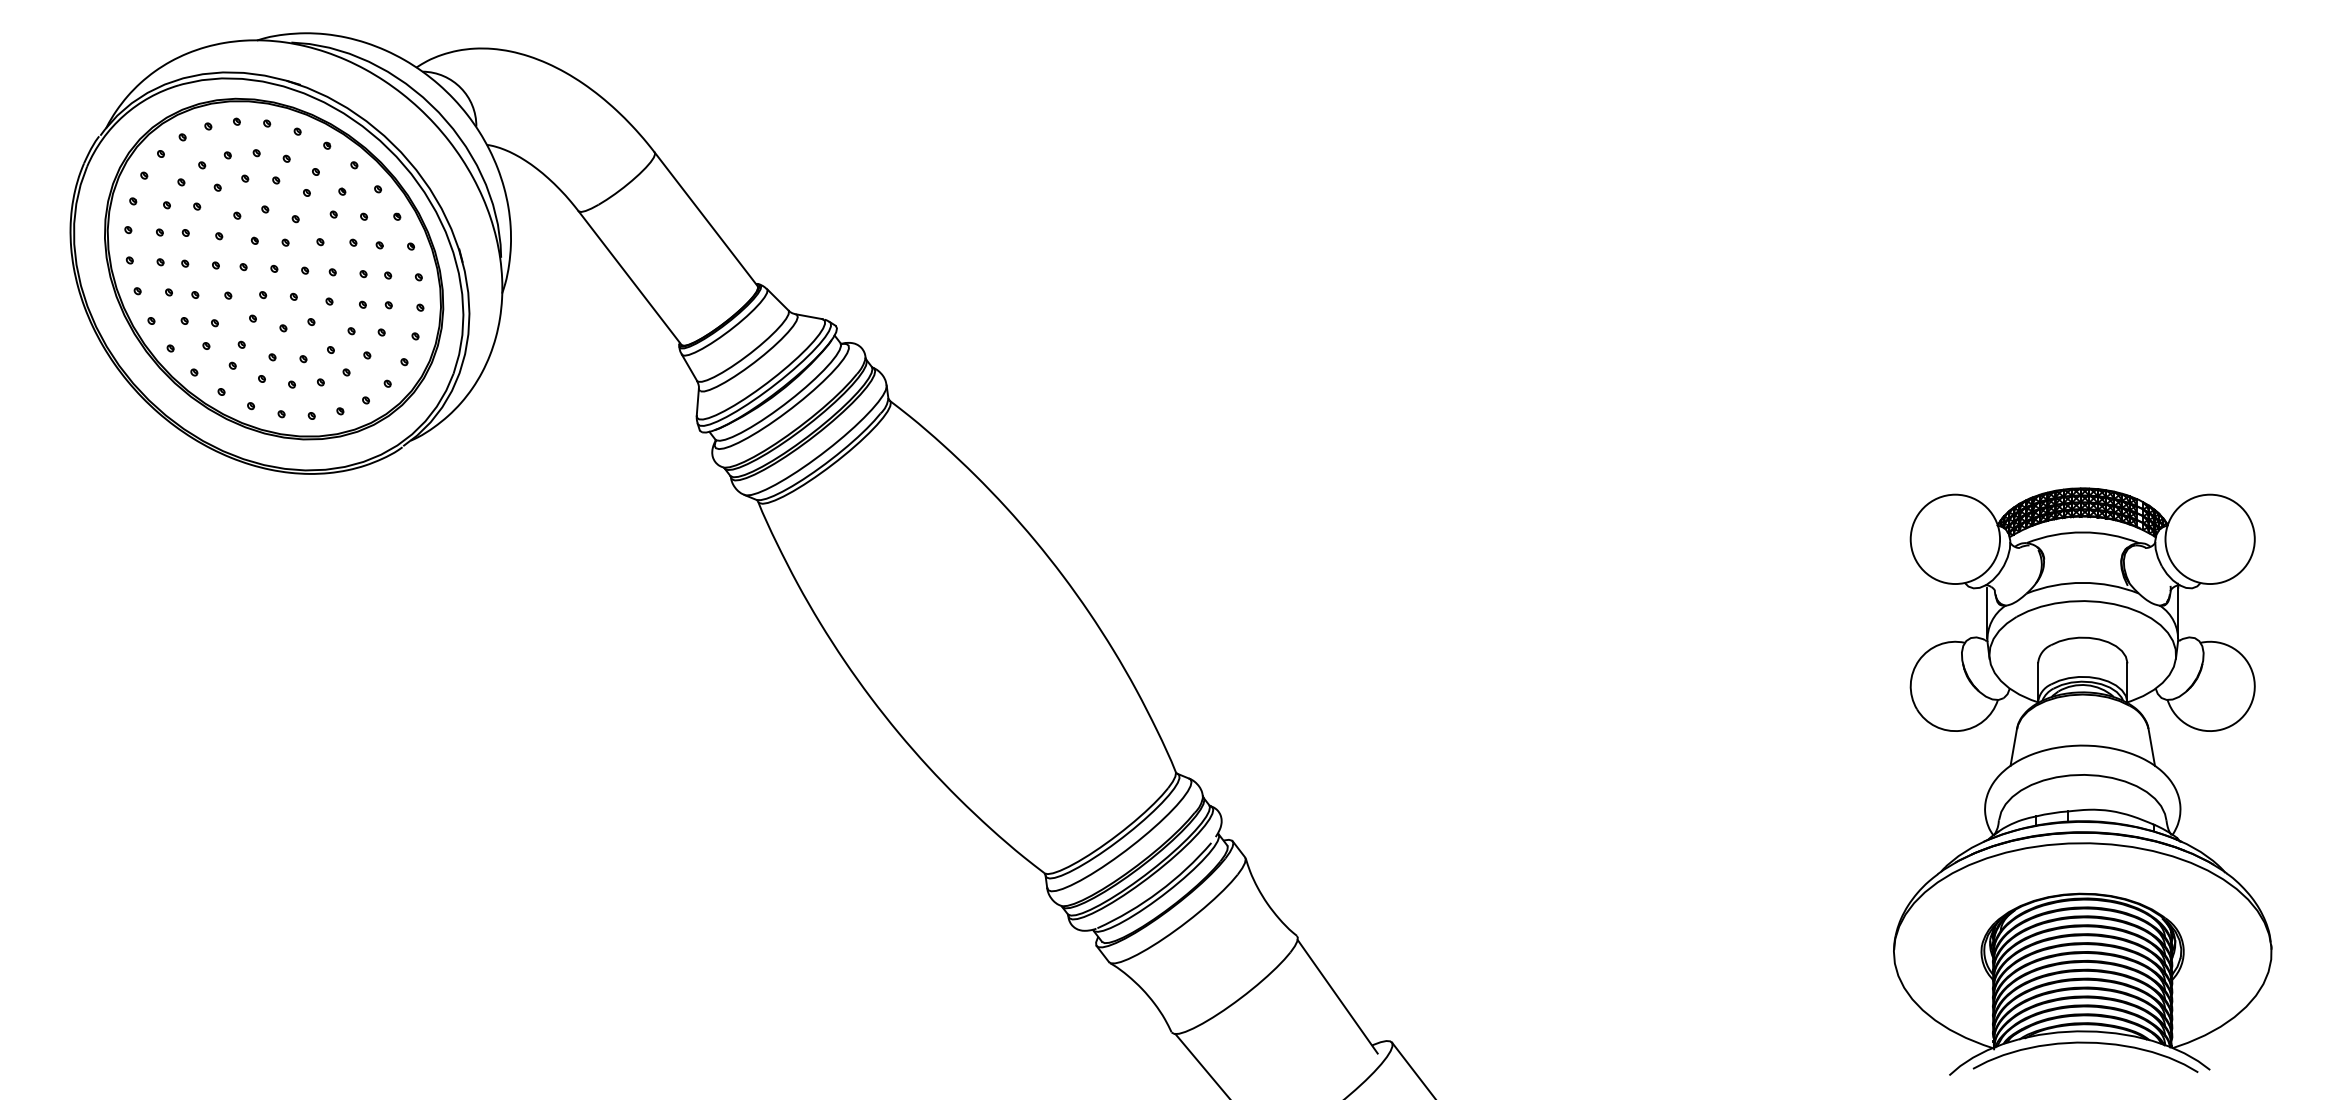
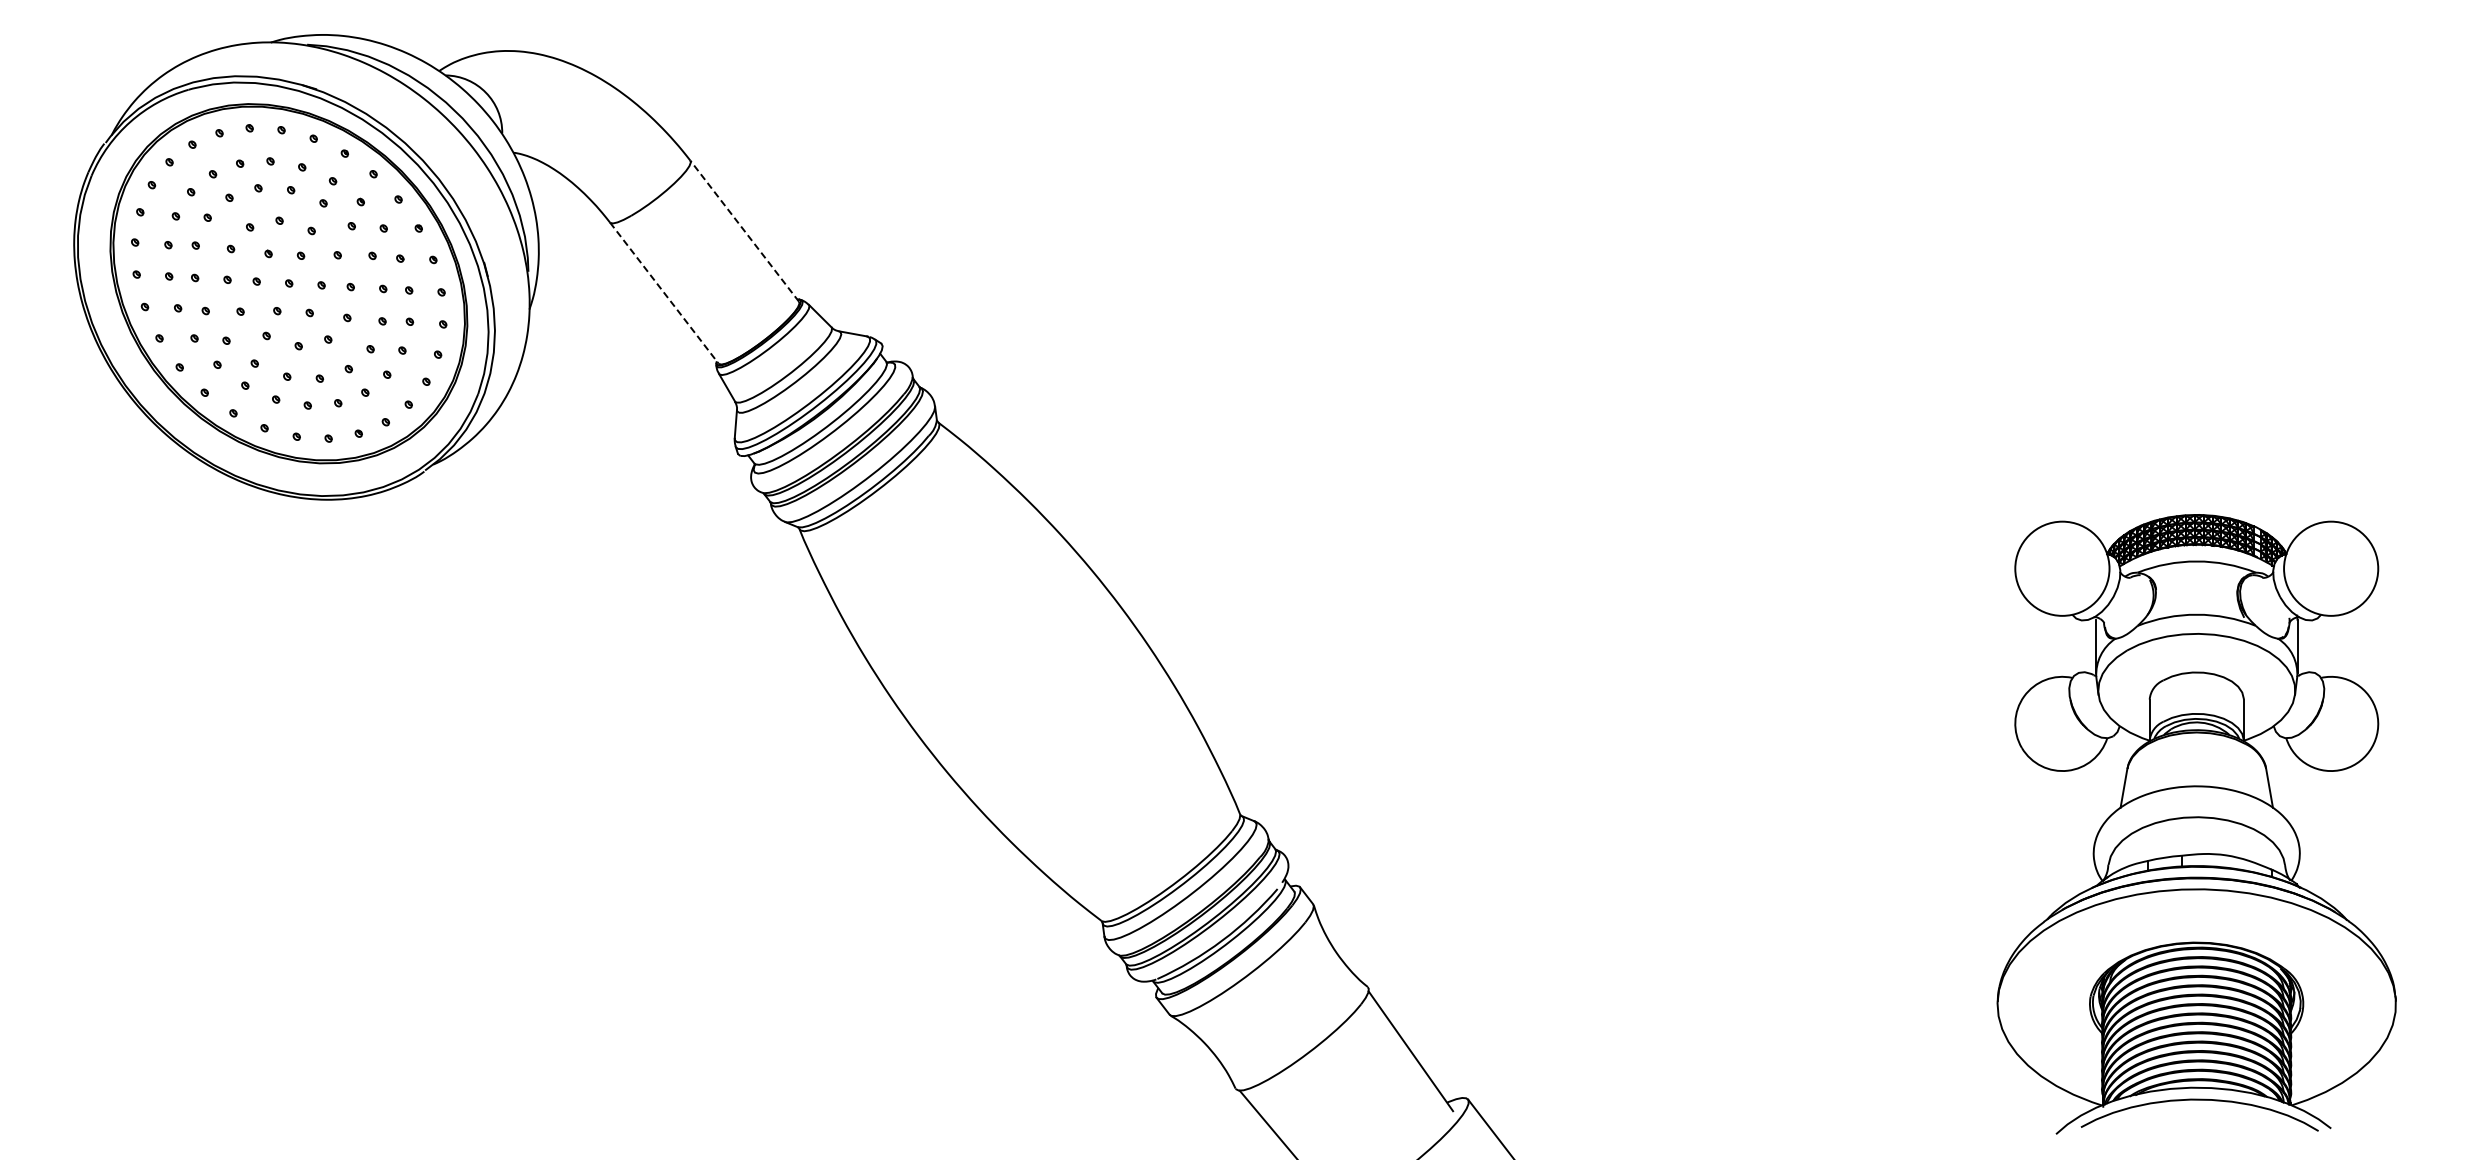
line: (706, 218) -> (744, 230), solid -> dashed
line: (630, 278) -> (664, 293), solid -> dashed

